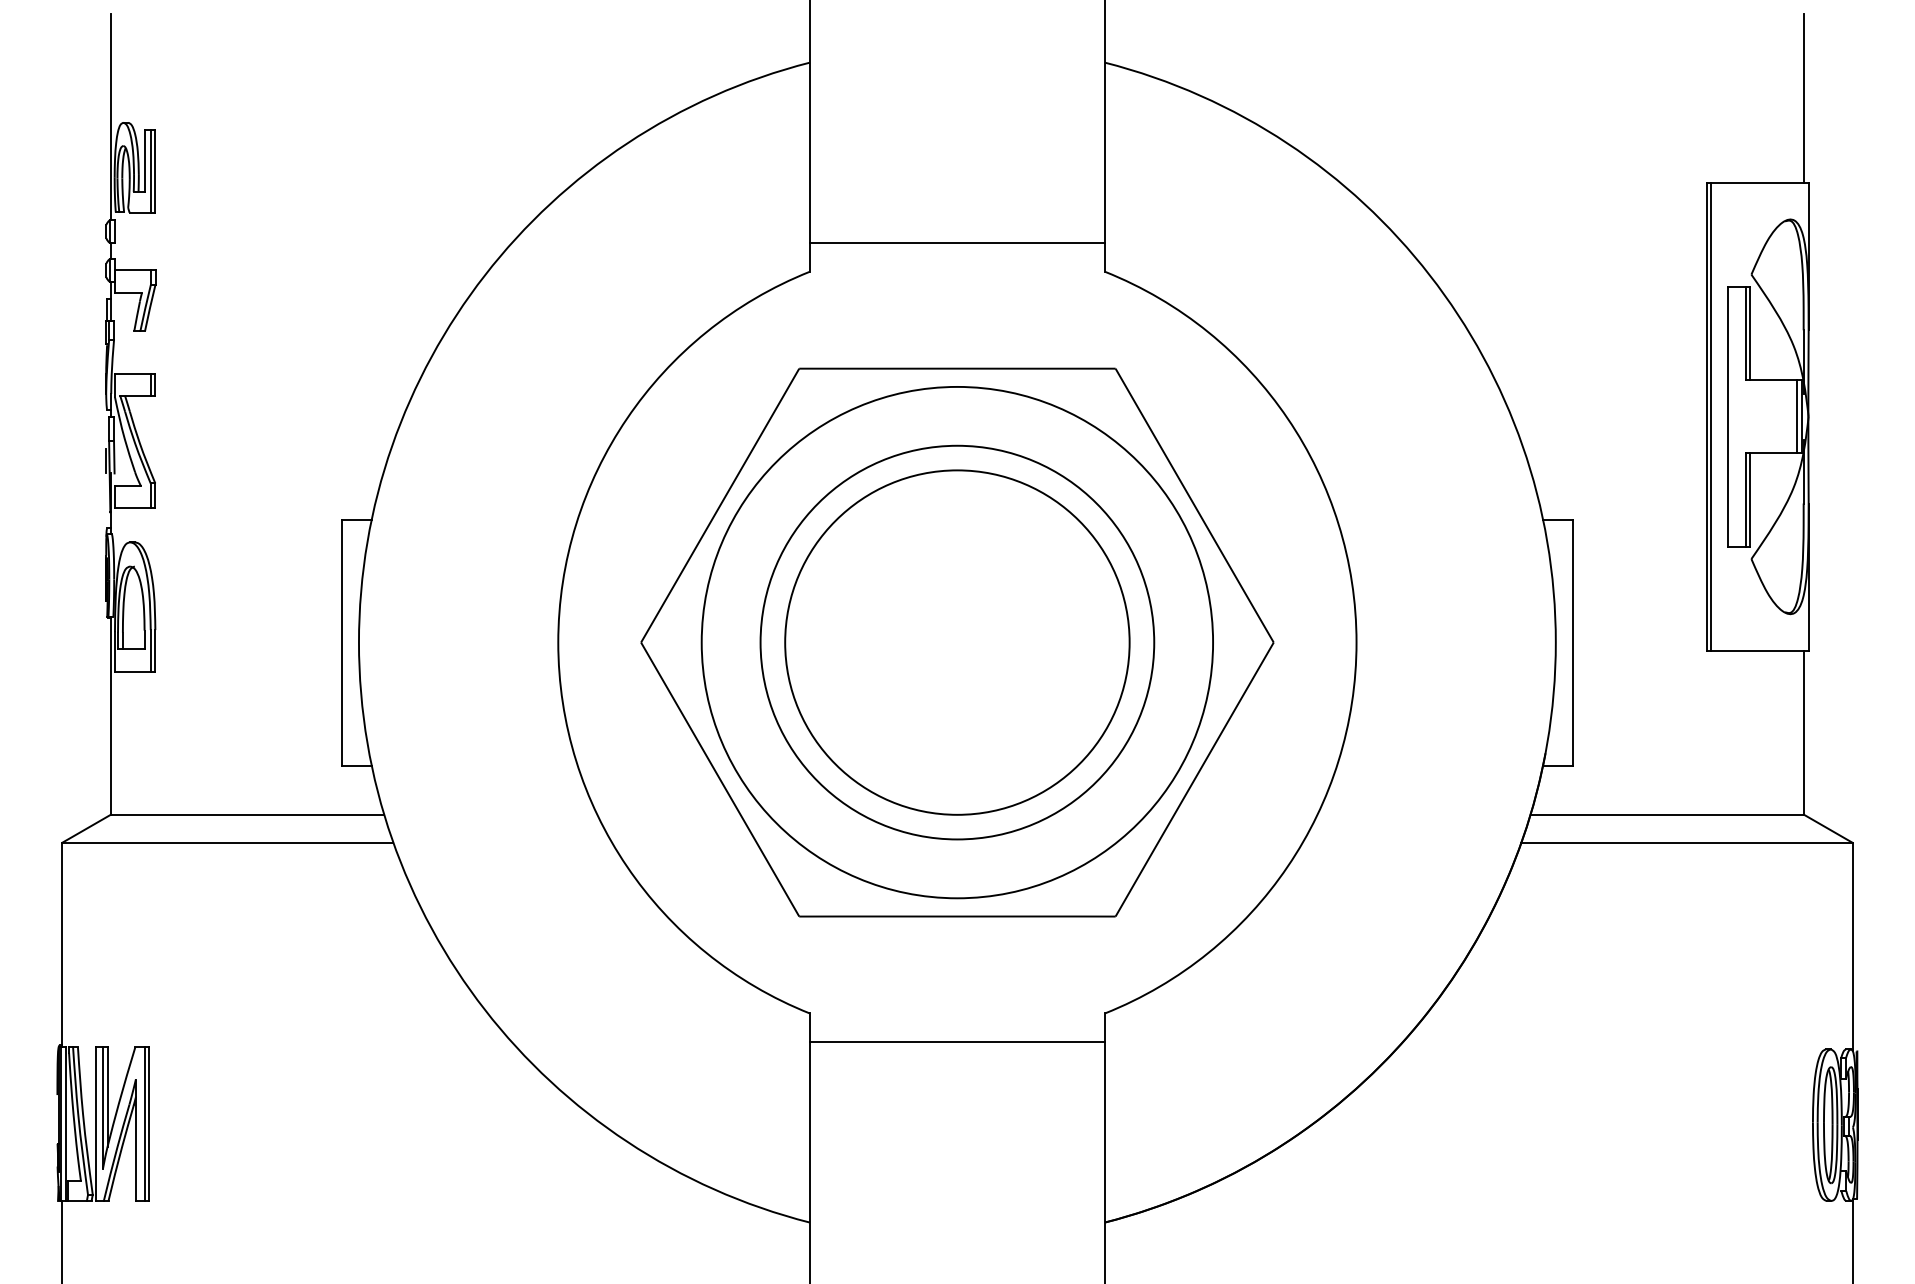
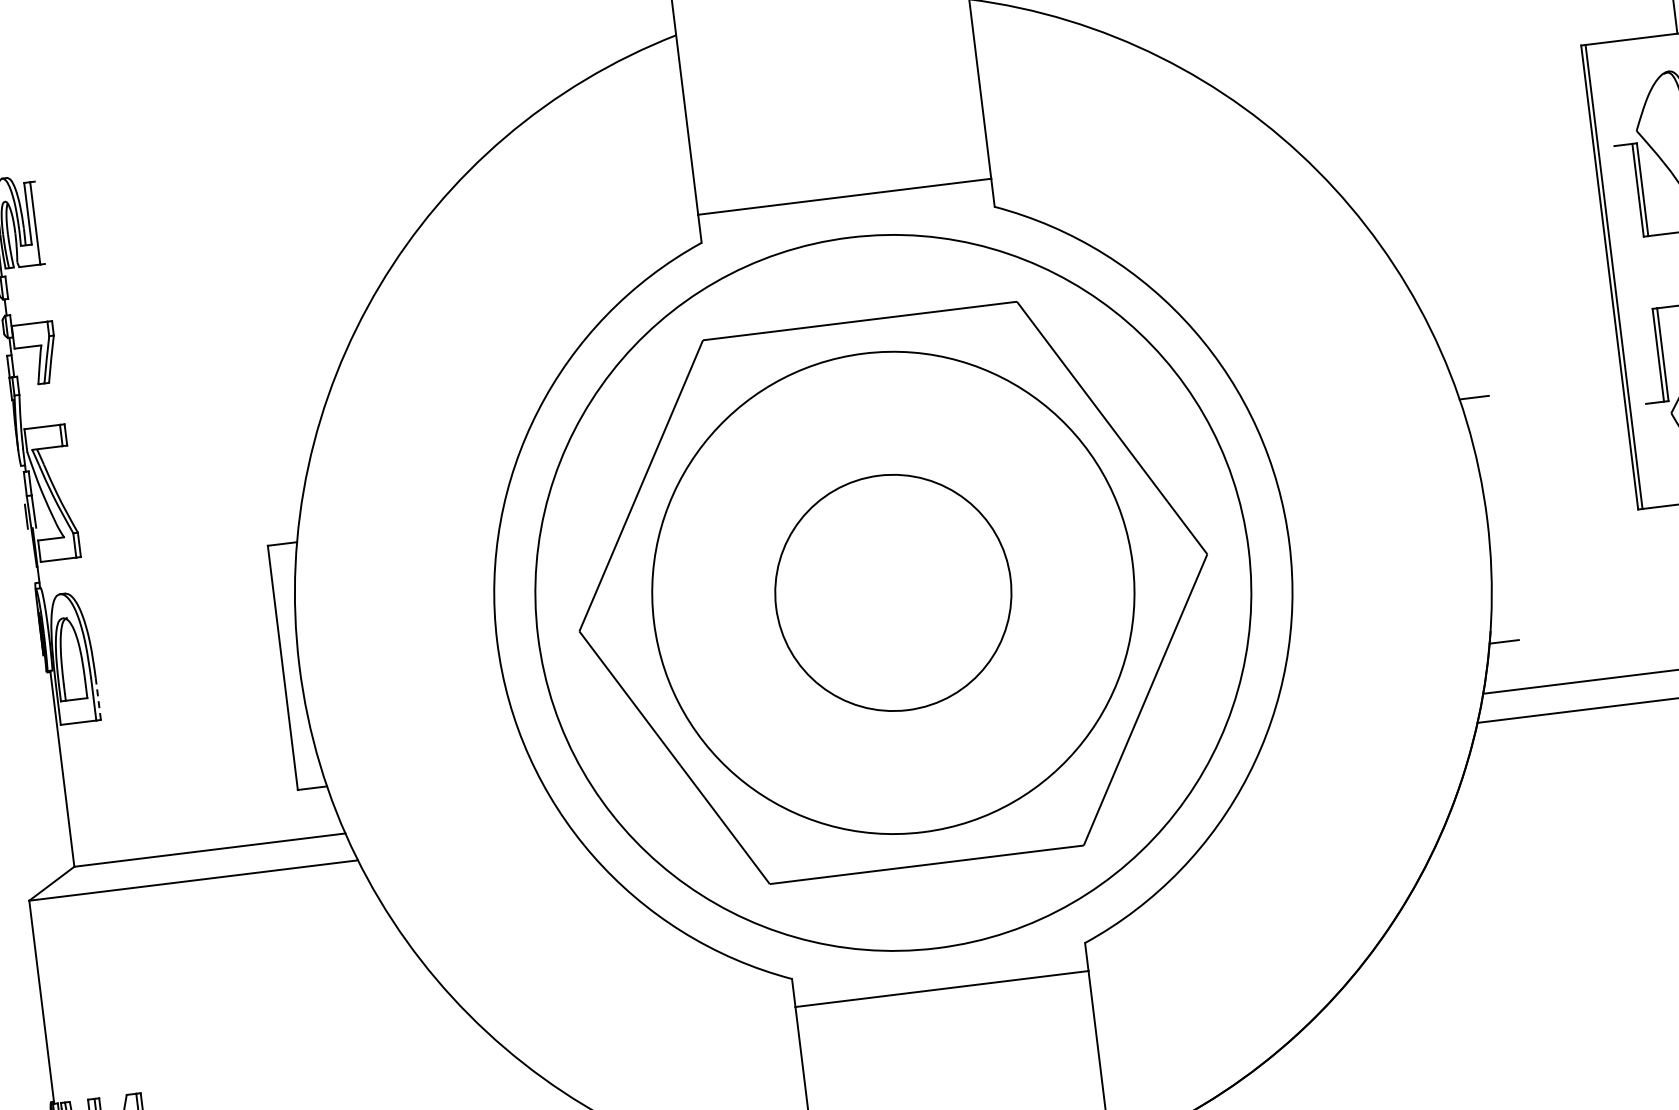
line: (155, 170) -> (39, 222), removed
line: (1727, 416) -> (1630, 274), removed
circle: (957, 642) -> (893, 592), size x0.6
circle: (957, 642) -> (893, 592), size x1.4
circle: (957, 642) -> (893, 592), size x1.4
line: (1572, 642) -> (1503, 517), removed
line: (155, 650) -> (98, 698), solid -> dashed

